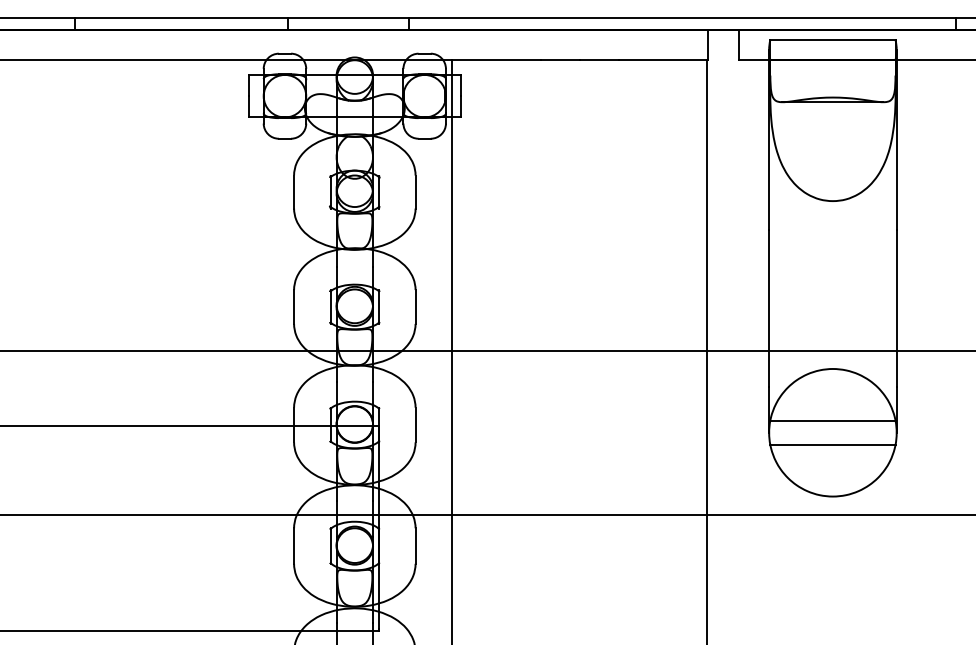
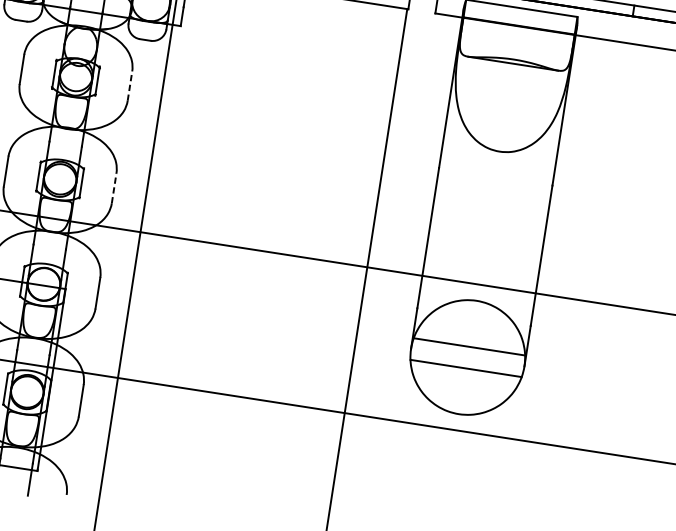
line: (415, 191) -> (129, 85), solid -> dashed
line: (415, 306) -> (114, 187), solid -> dashed

